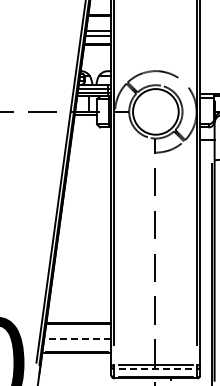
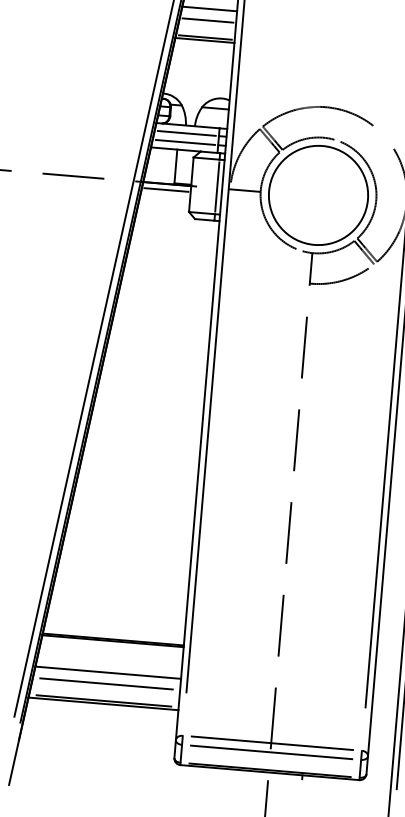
line: (77, 338) -> (107, 671), dashed -> solid
line: (77, 344) -> (106, 684), added
line: (156, 369) -> (273, 753), dashed -> solid

